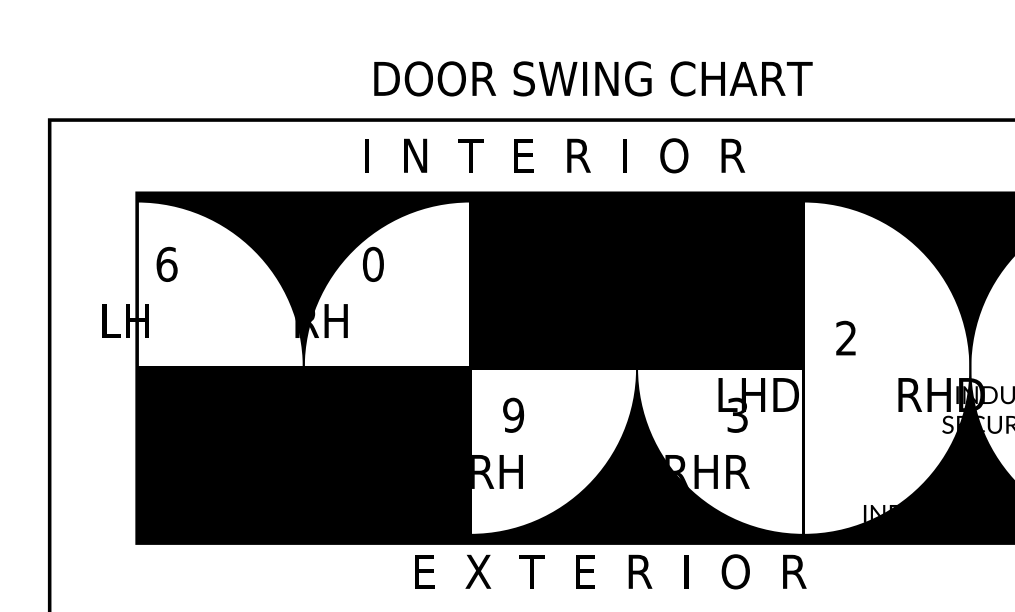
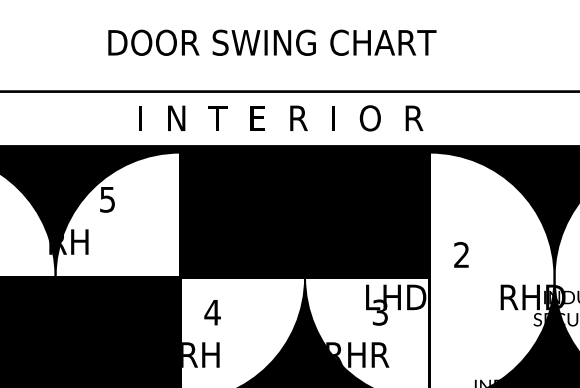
text: (593, 78) -> (272, 42), moved
text: (555, 155) -> (281, 118), moved
text: (372, 263) -> (107, 198), 0 -> 5
text: (513, 414) -> (212, 312), 9 -> 4

